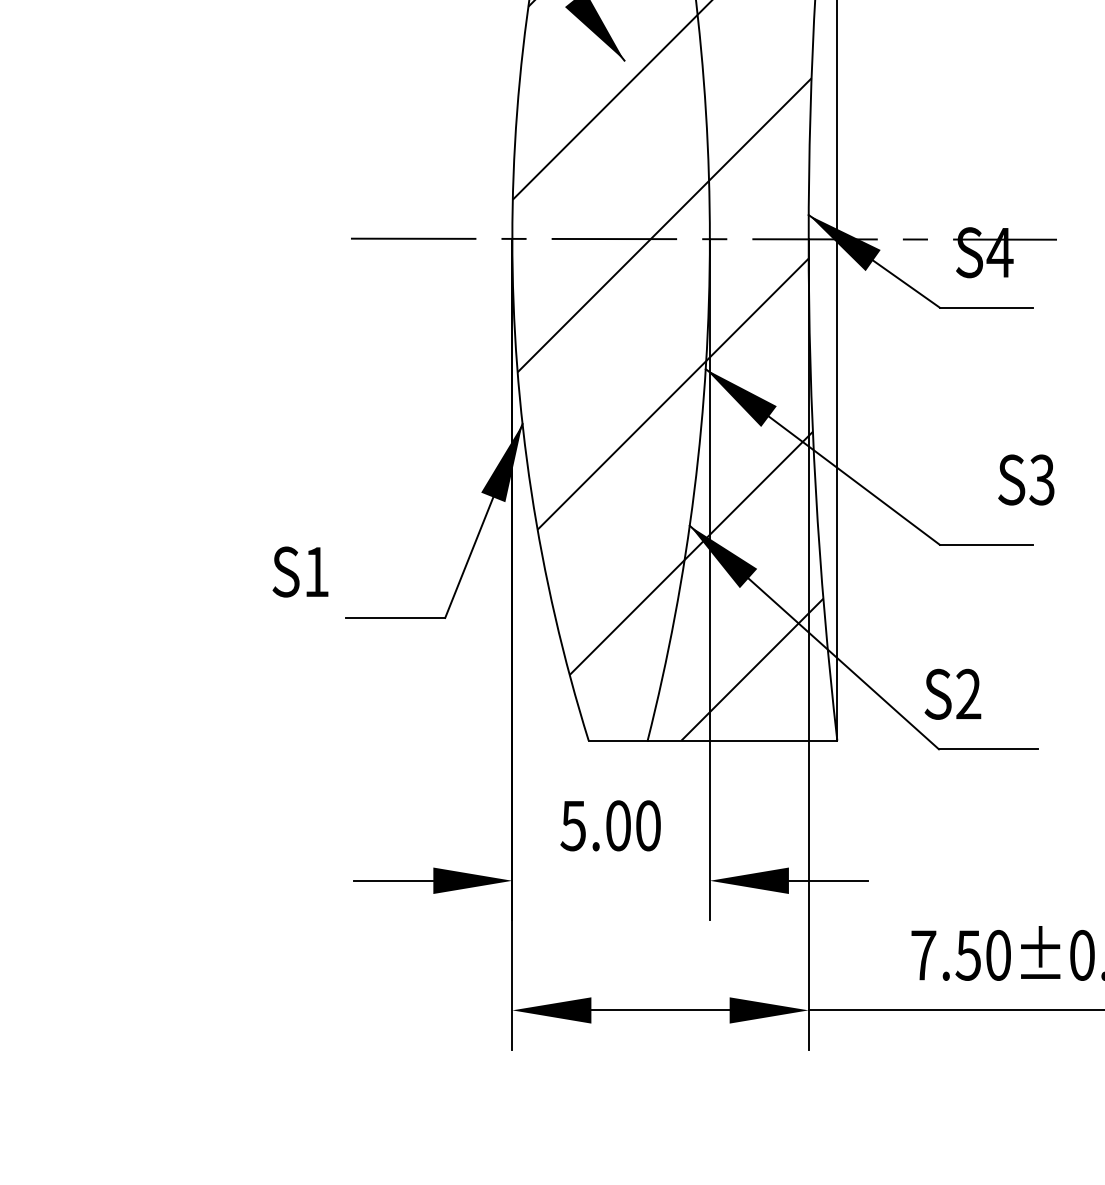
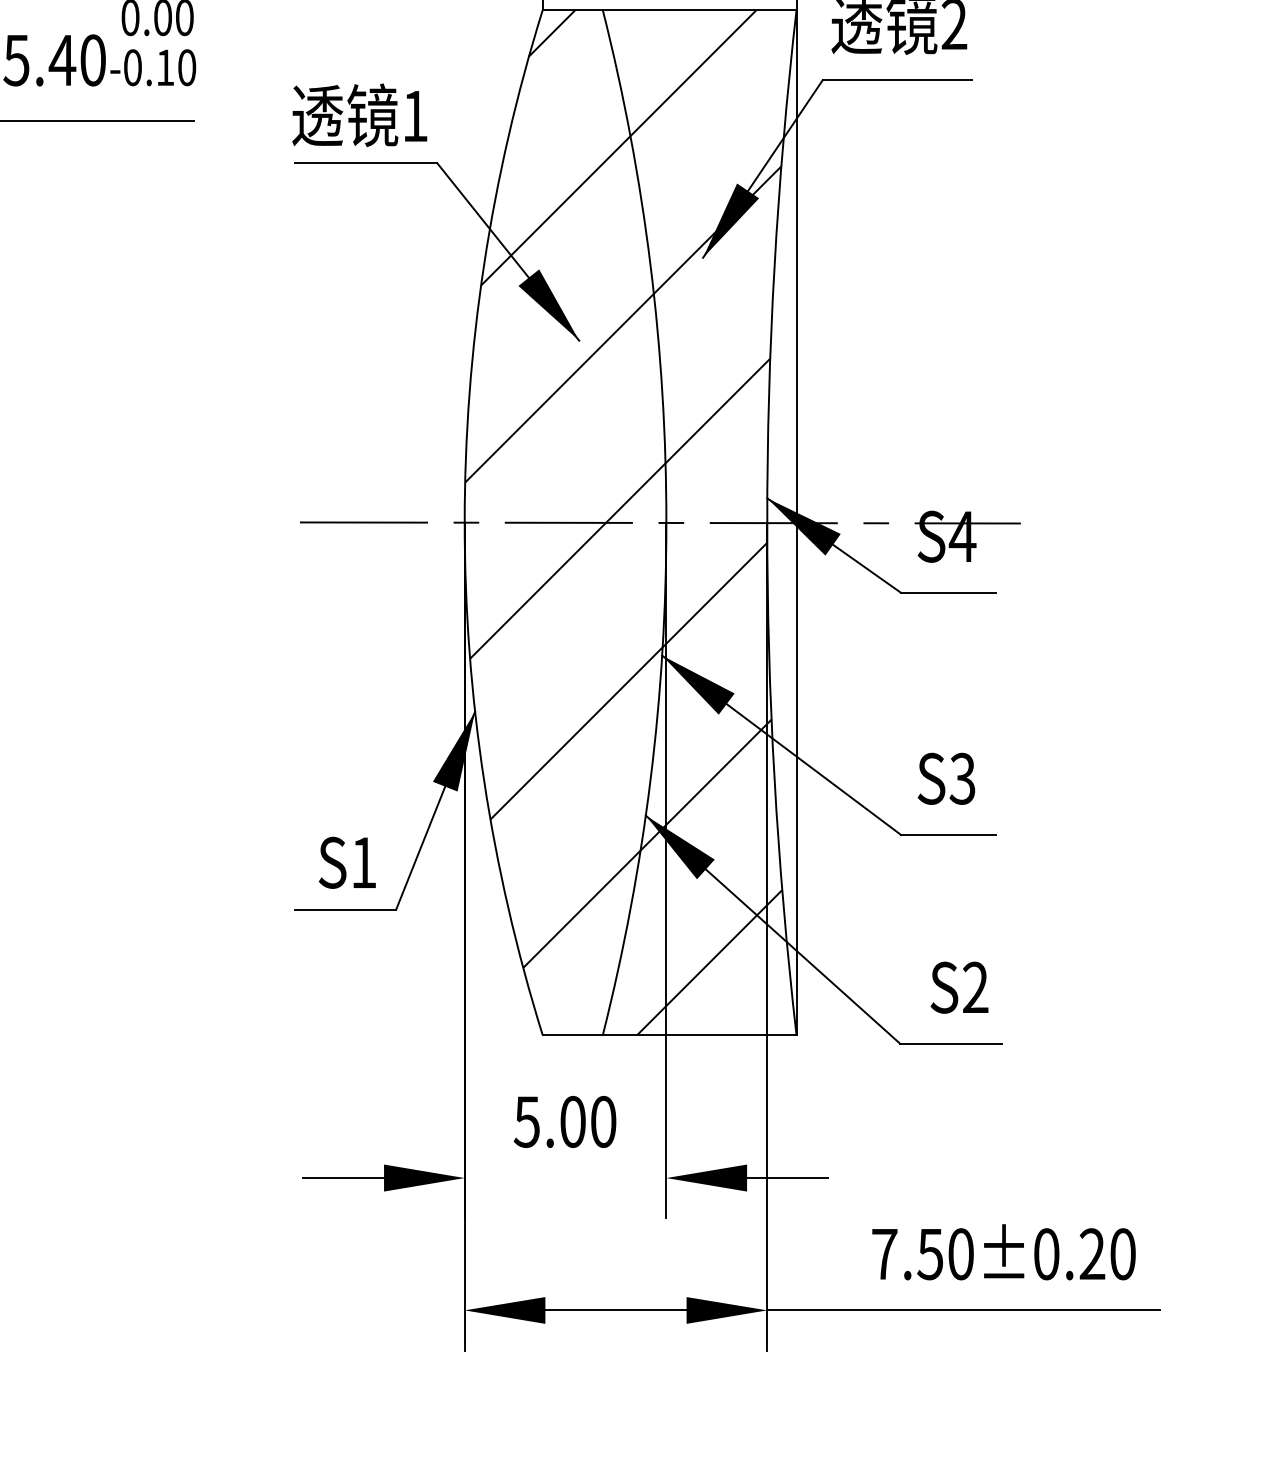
text: (1026, 479) -> (946, 778), moved
text: (300, 571) -> (347, 862), moved
text: (952, 694) -> (959, 987), moved

